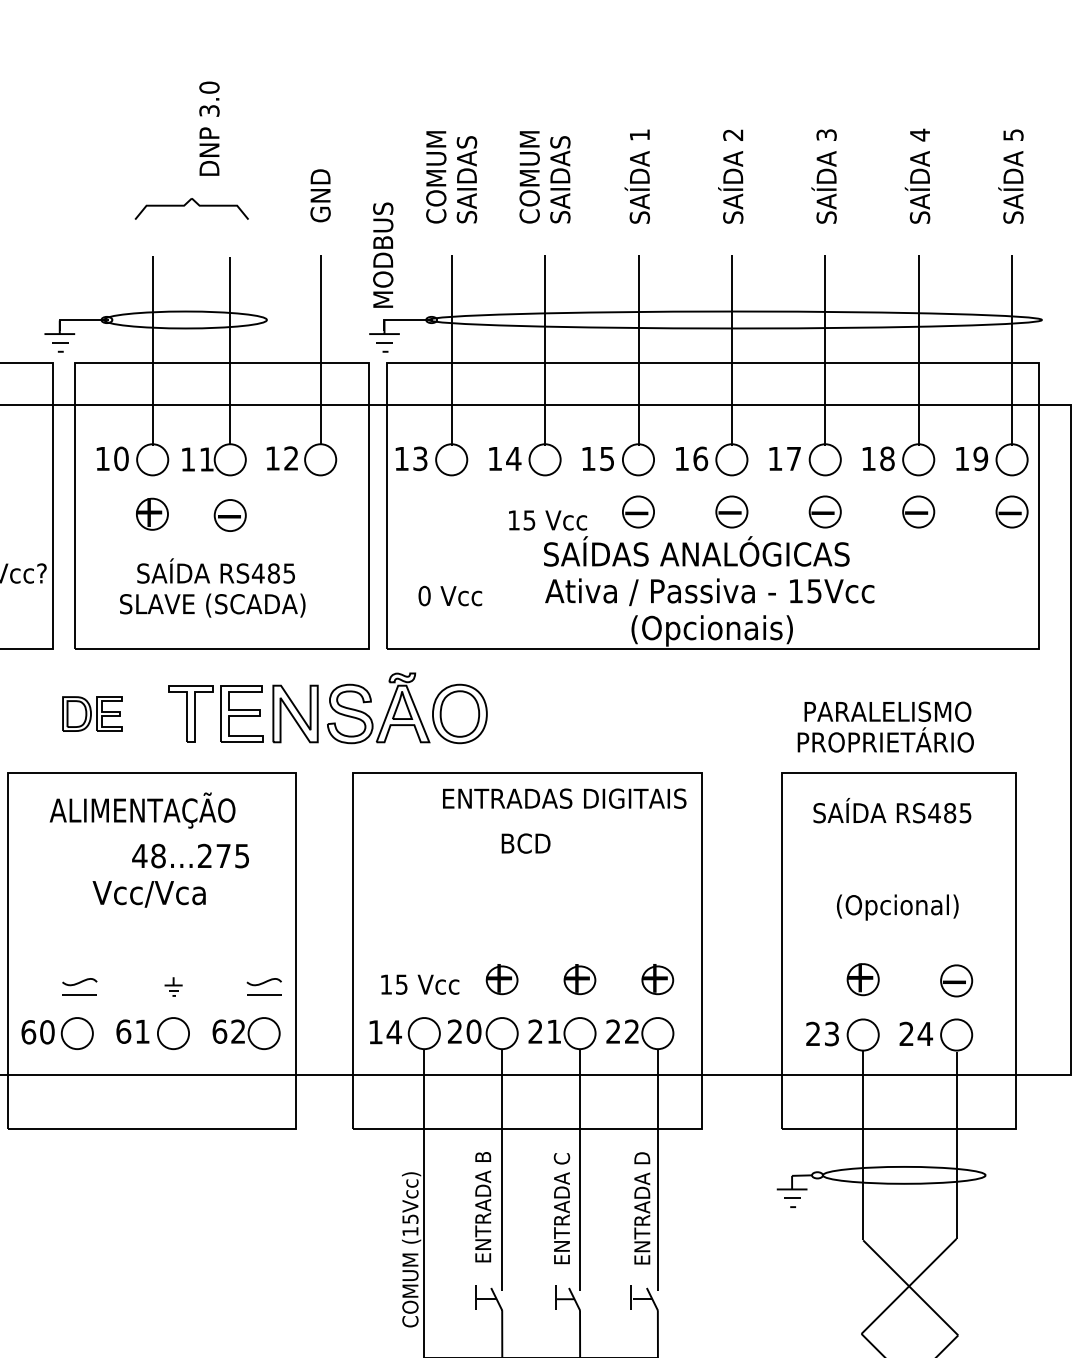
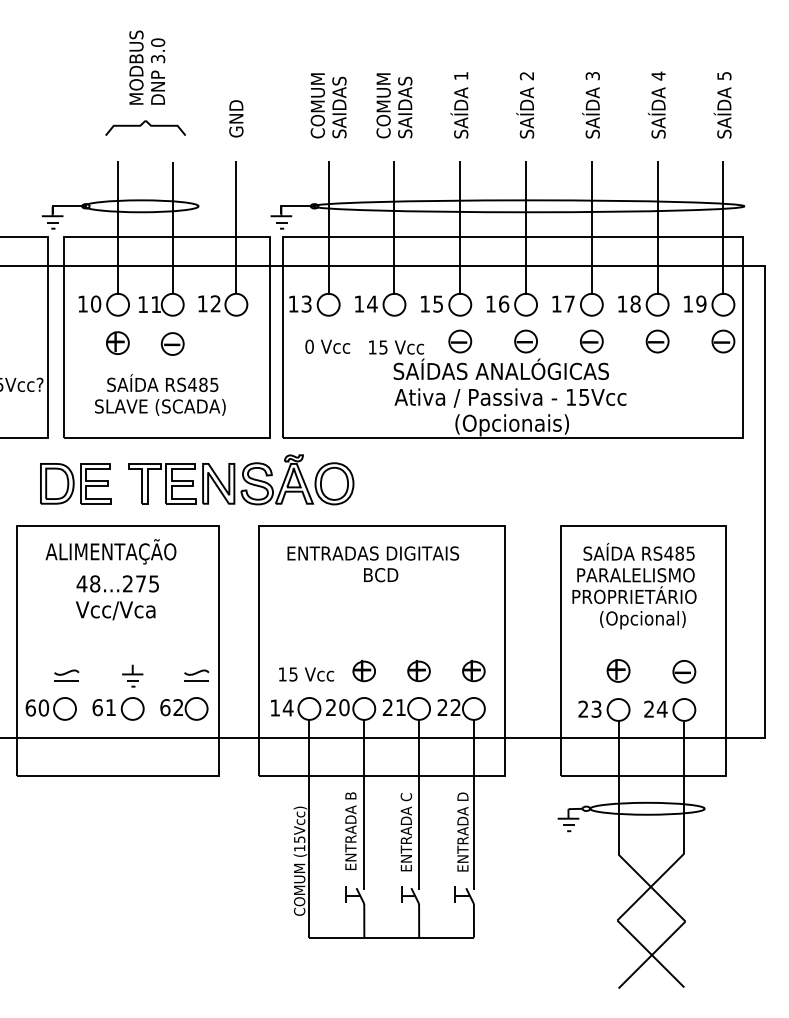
text: (383, 254) -> (136, 67), moved
text: (449, 595) -> (327, 346), moved
part: (92, 713) -> (75, 483), size x1.67
text: (885, 726) -> (634, 585), moved
text: (564, 798) -> (373, 553), moved
text: (190, 855) -> (117, 583), moved
part: (173, 986) -> (132, 675), size x1.67

